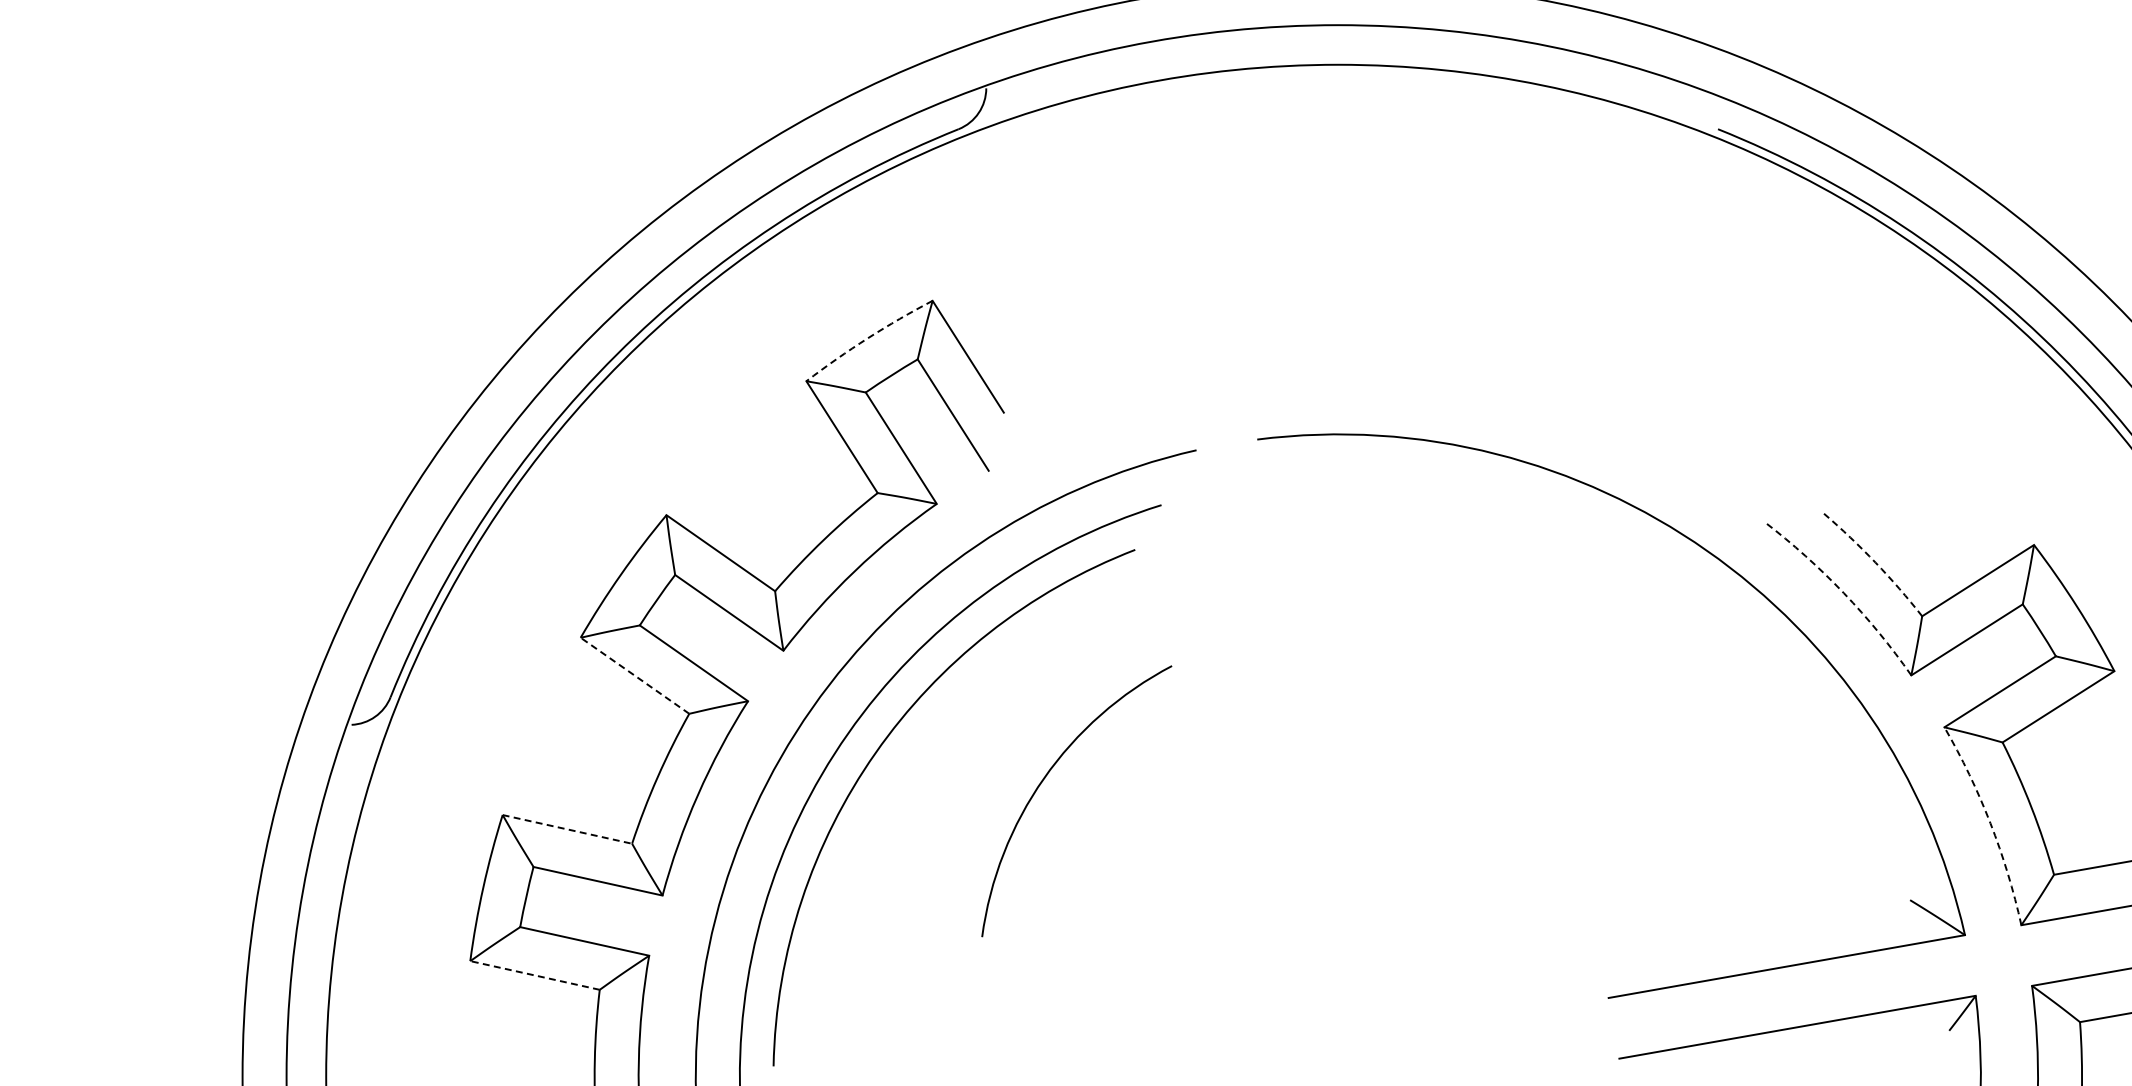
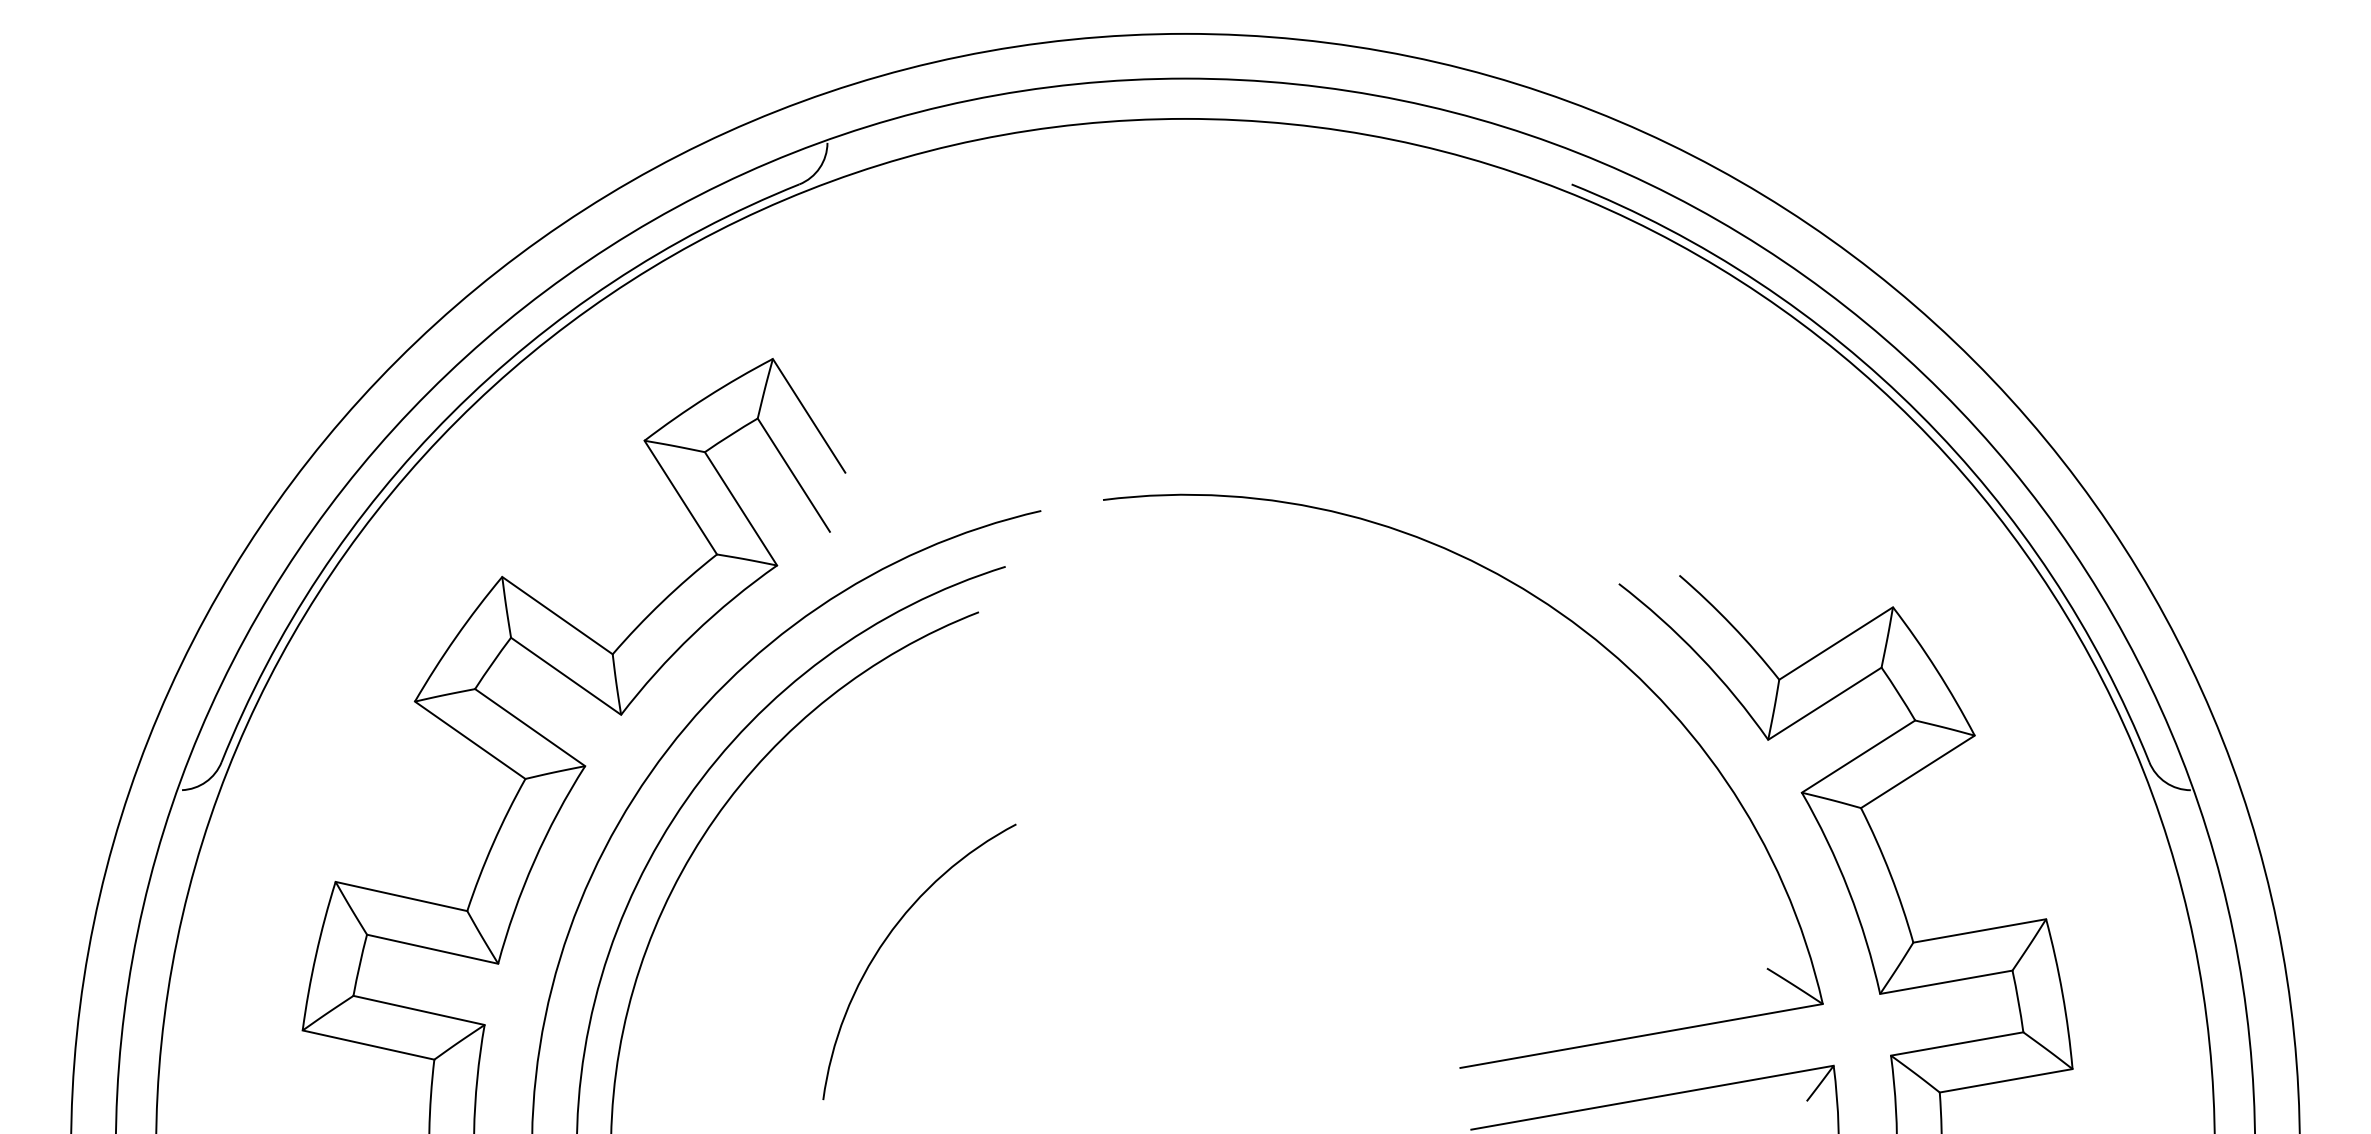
arc: (867, 338) -> (706, 397), dashed -> solid
arc: (1875, 562) -> (1731, 625), dashed -> solid
arc: (1843, 593) -> (1699, 656), dashed -> solid
line: (634, 675) -> (469, 739), dashed -> solid
arc: (1044, 780) -> (886, 940), moved
arc: (1990, 823) -> (1848, 890), dashed -> solid
line: (567, 829) -> (401, 896), dashed -> solid
line: (534, 974) -> (368, 1044), dashed -> solid

